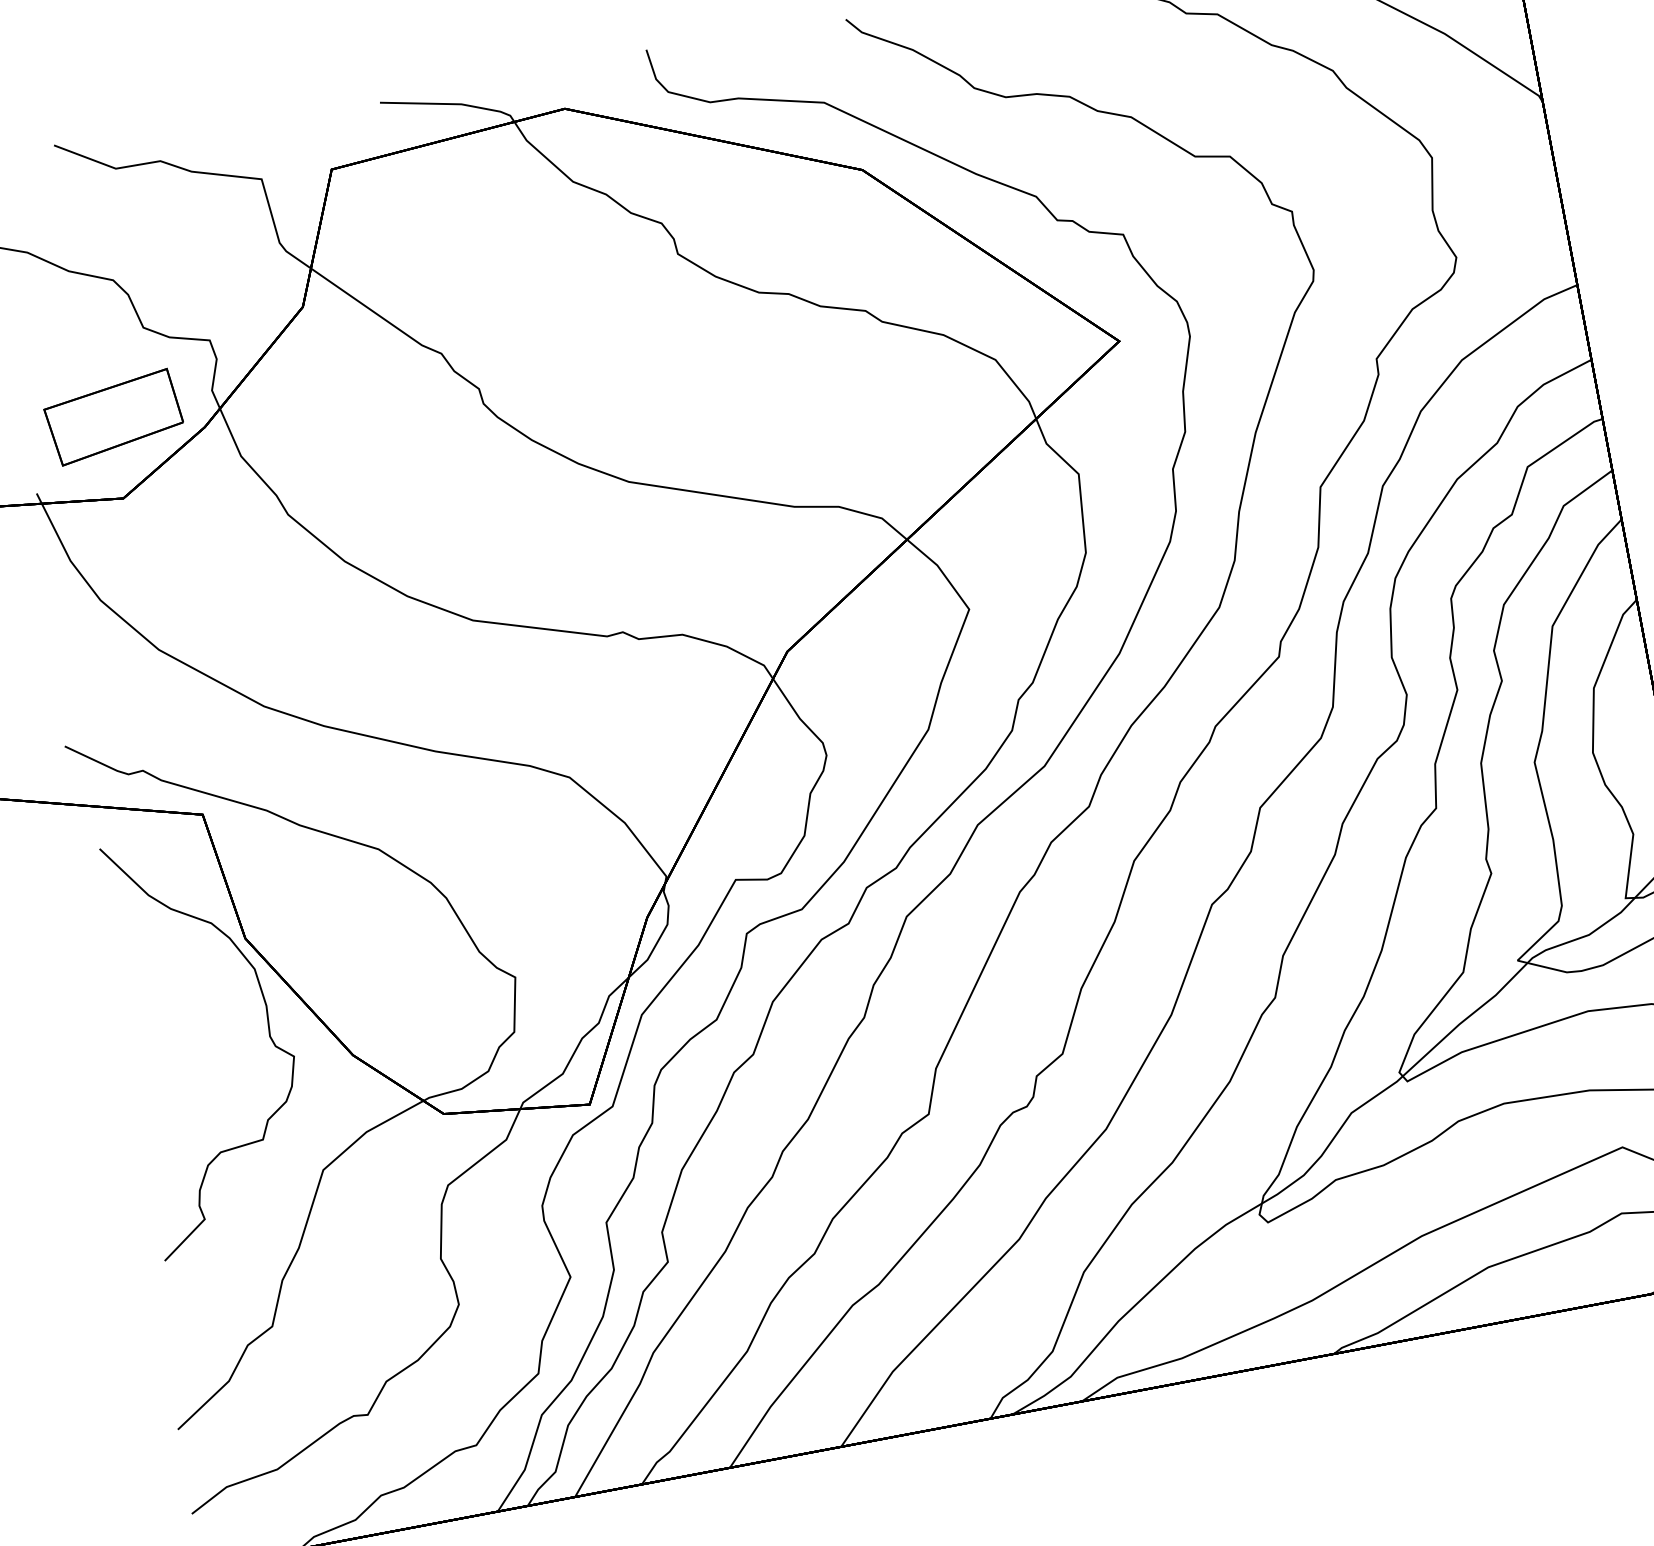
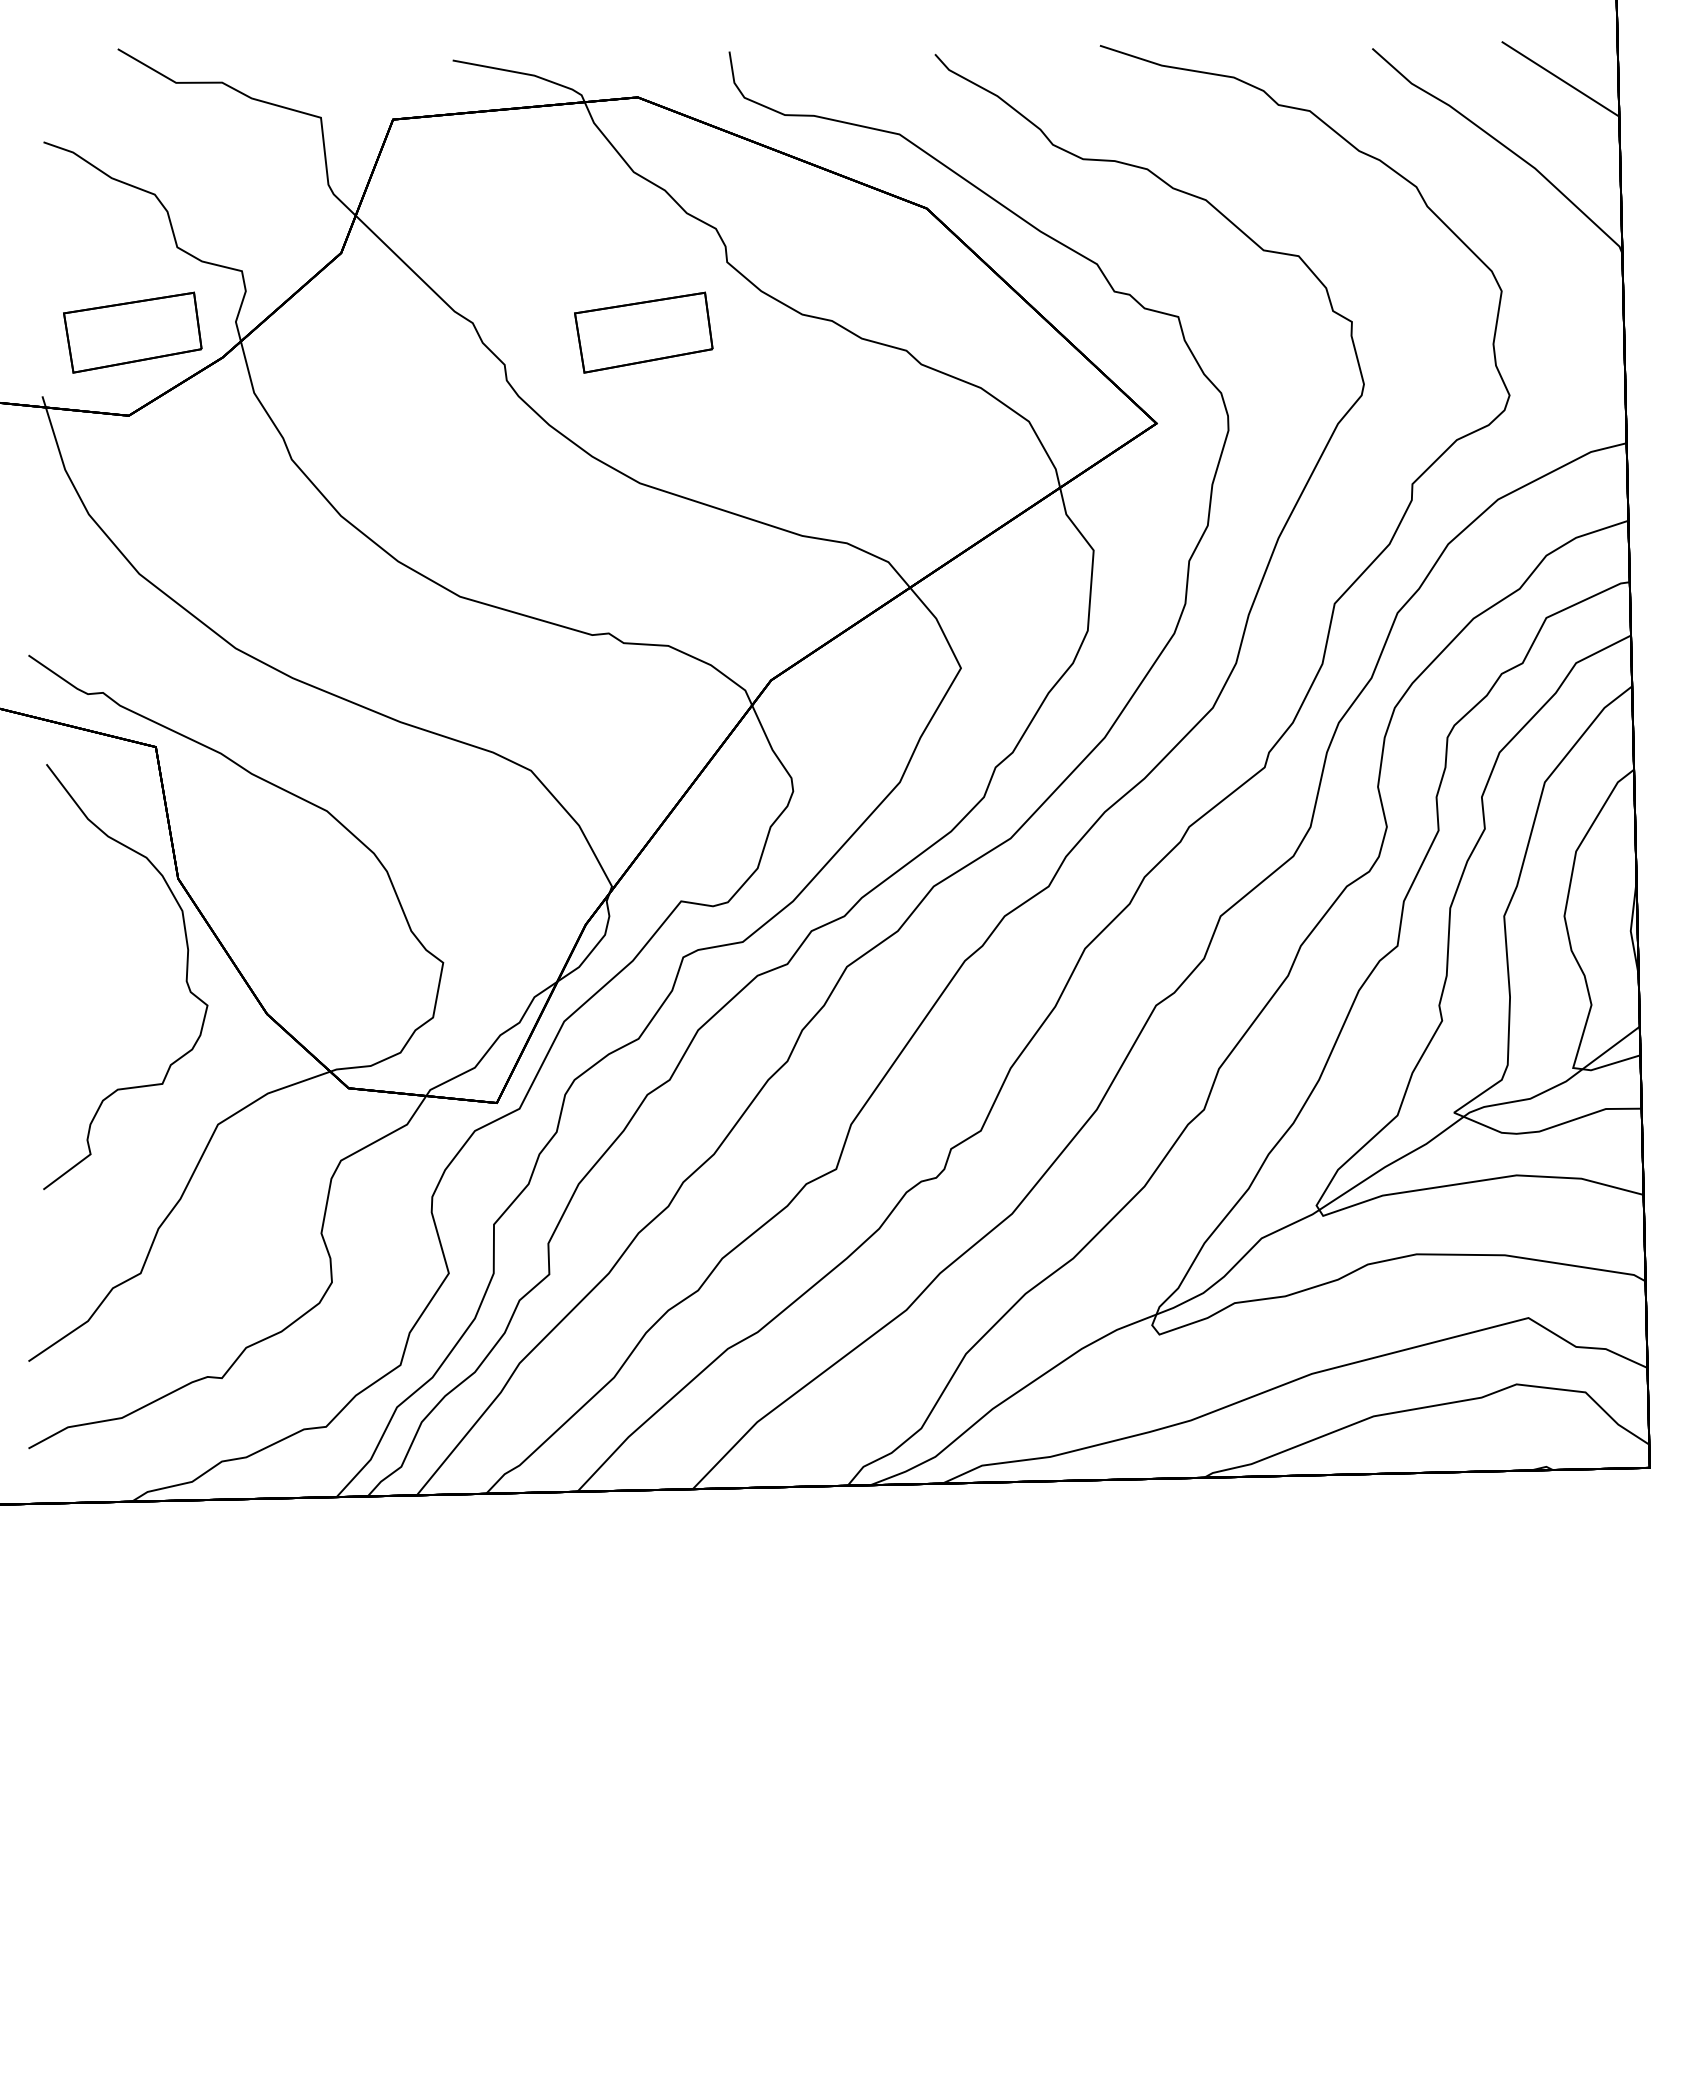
part: (608, 335) -> (643, 332), added

